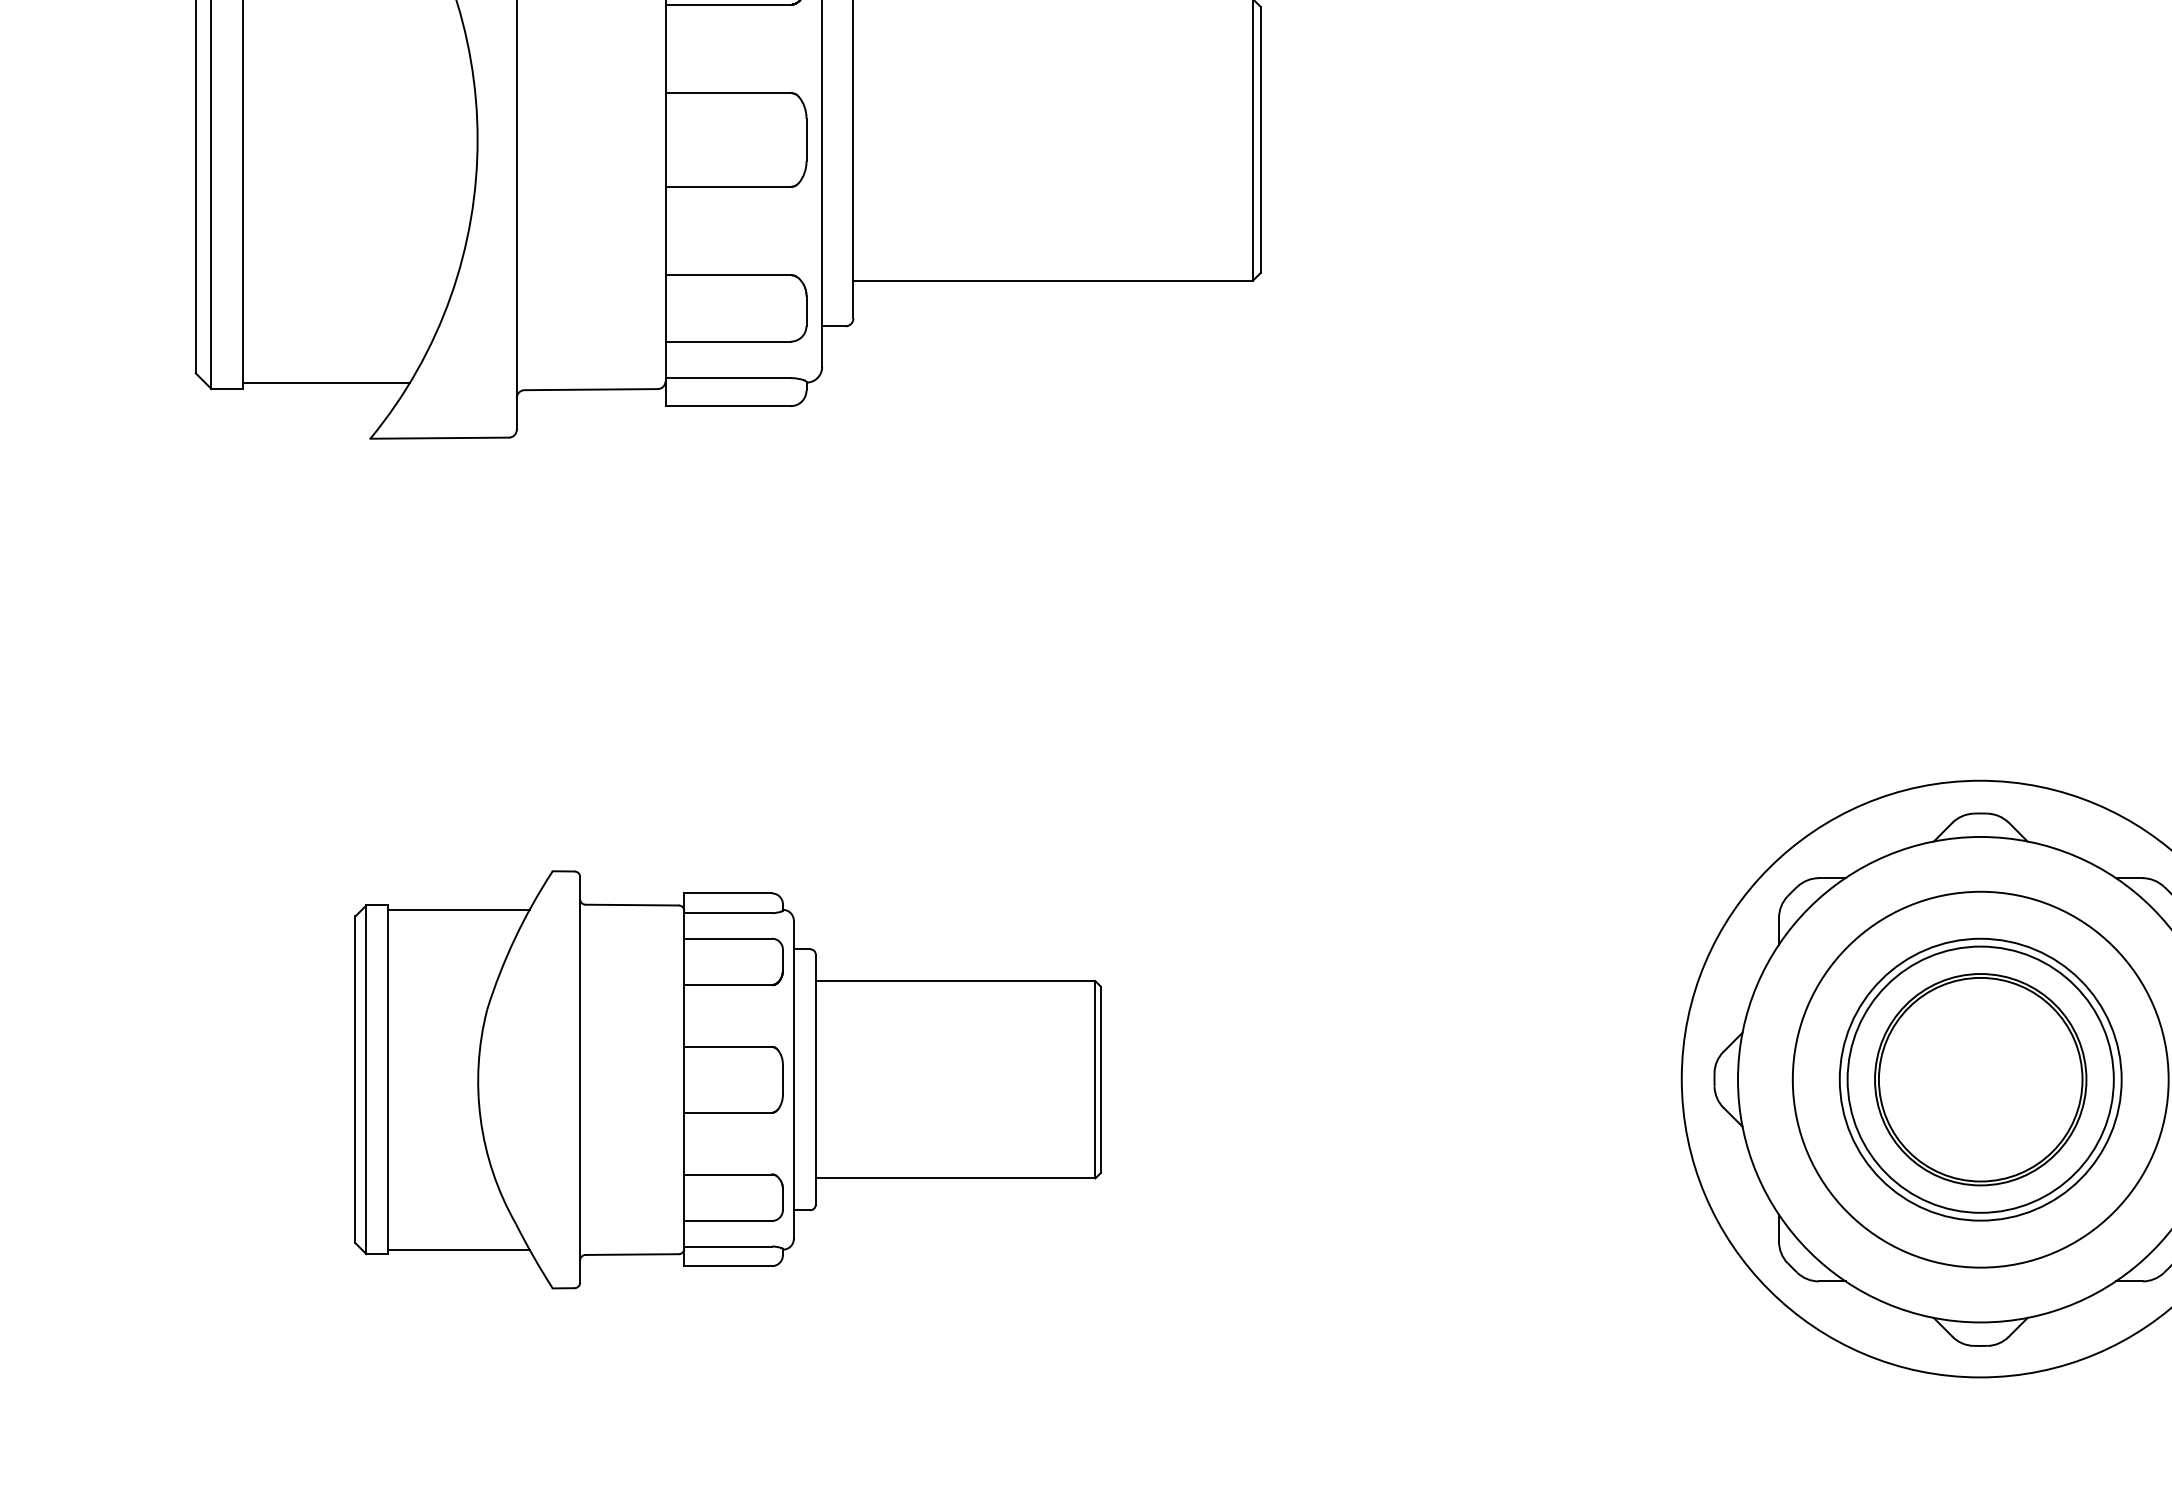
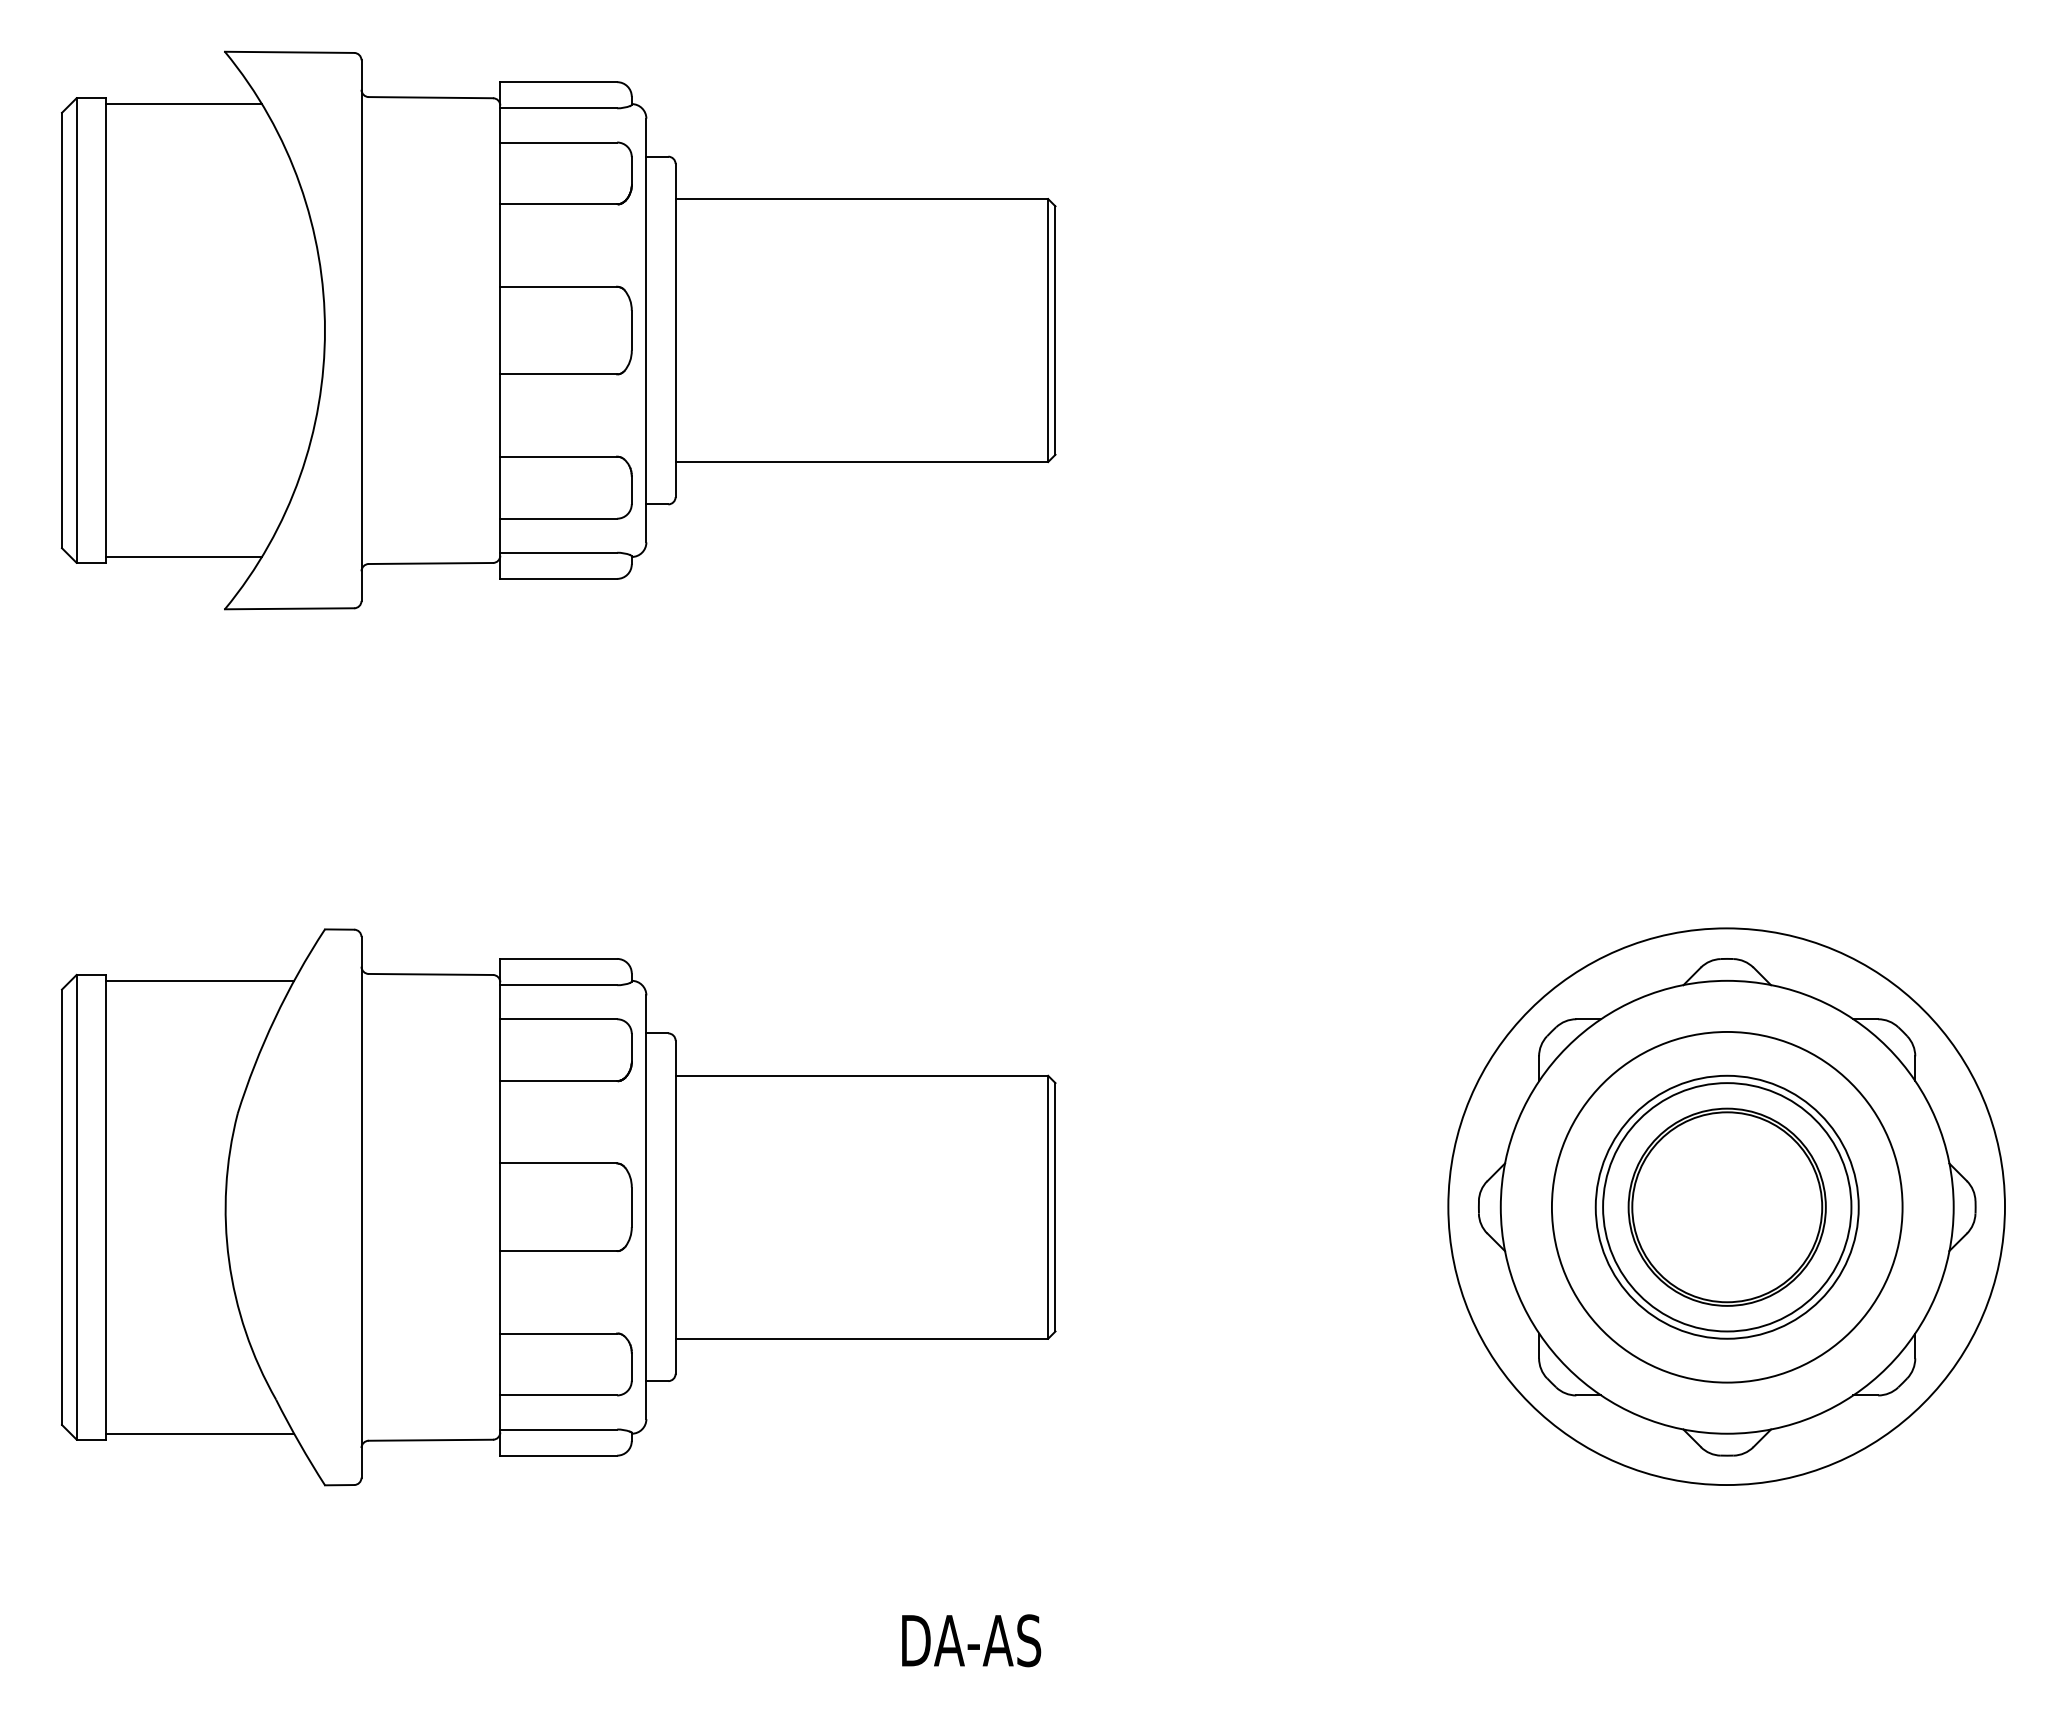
part: (727, 1079) -> (558, 1207), size x1.43

